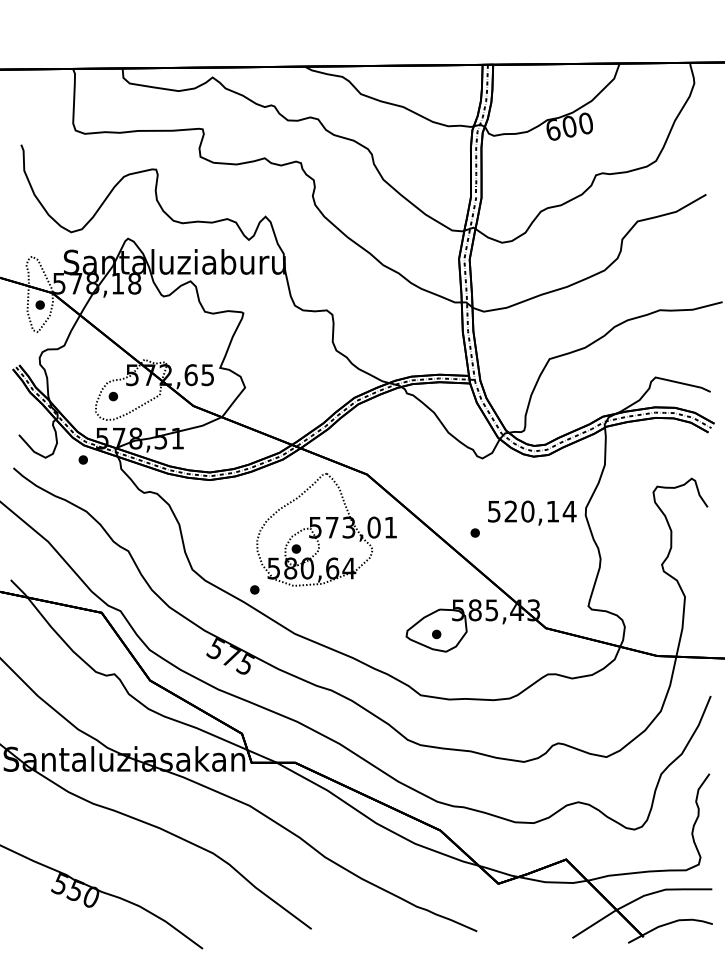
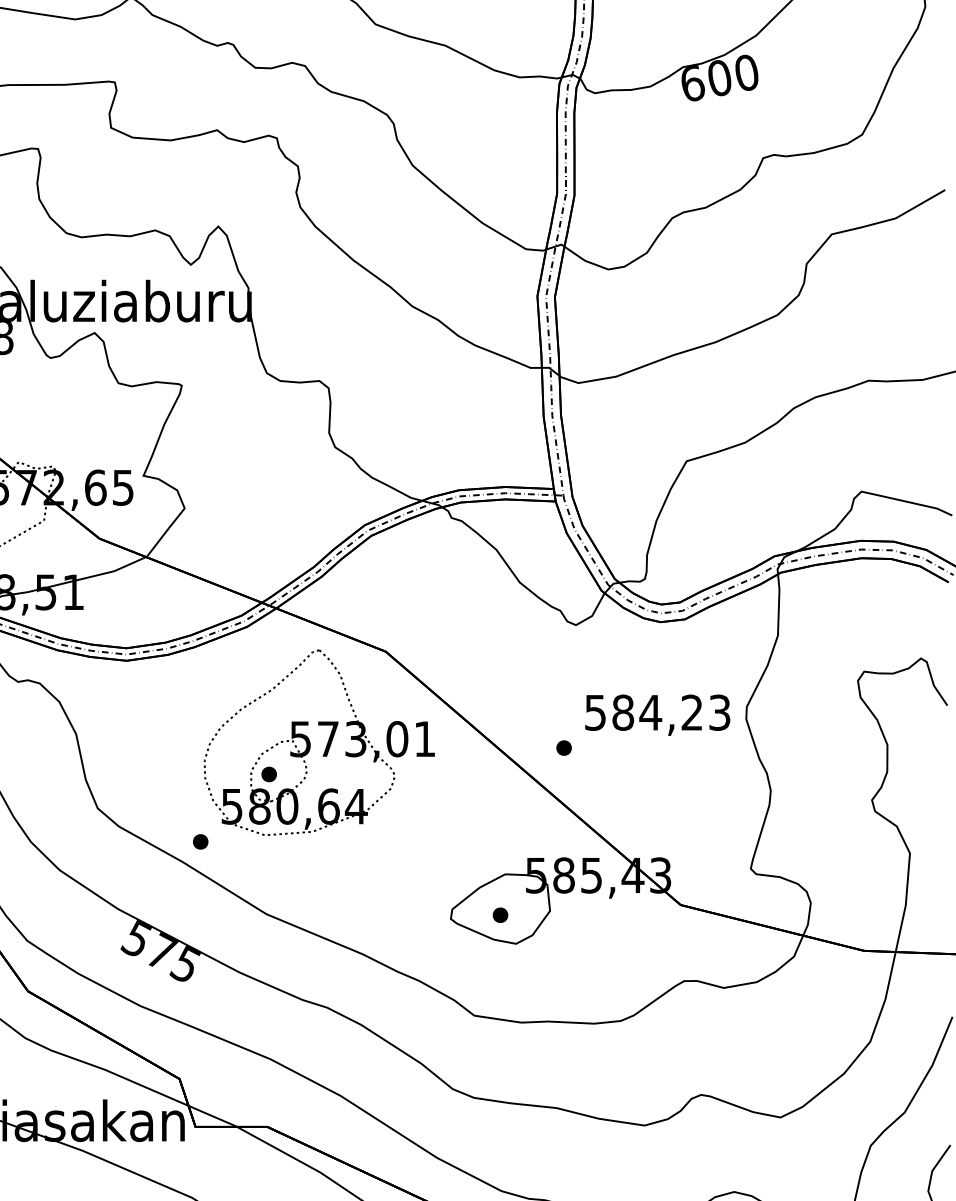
text: (540, 511) -> (671, 712), 520,14 -> 584,23

